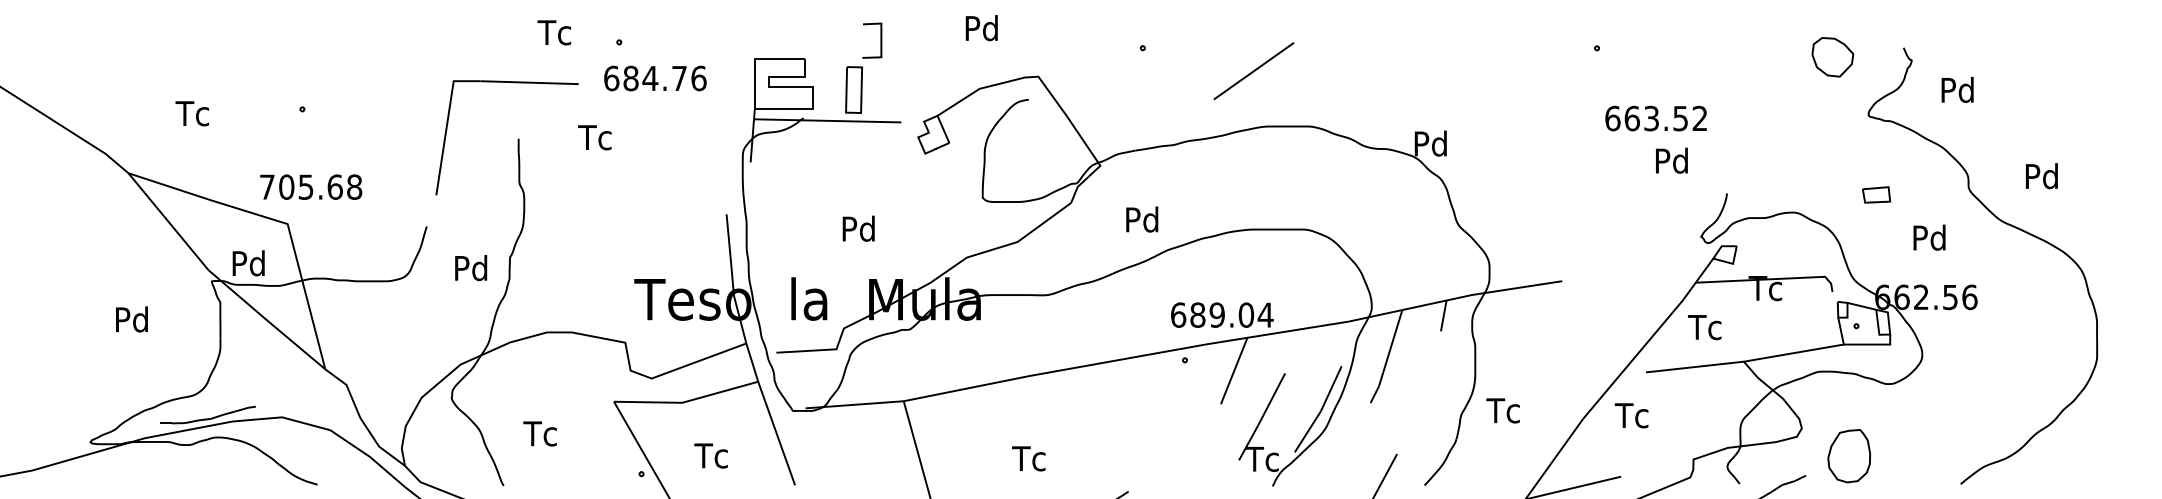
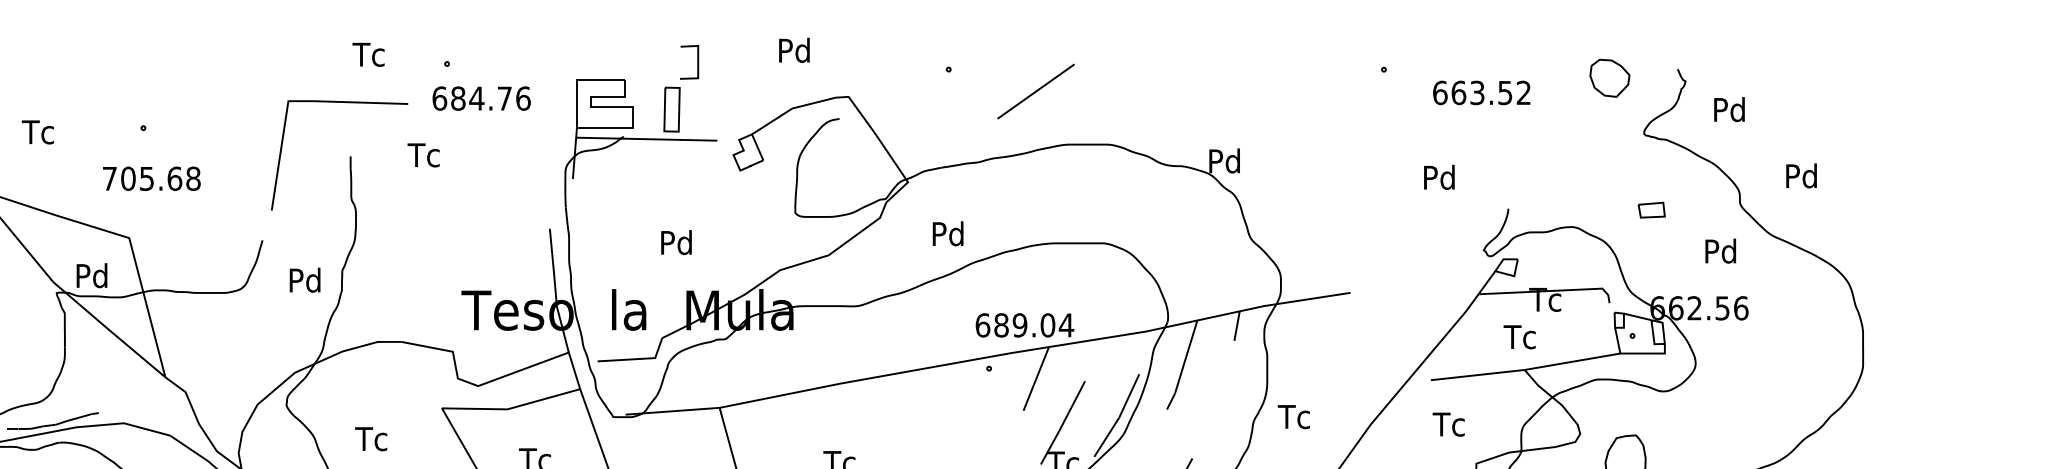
text: (554, 32) -> (368, 54), moved
line: (1253, 71) -> (1035, 91), moved
text: (1655, 118) -> (1481, 92), moved
text: (1671, 160) -> (1439, 177), moved
text: (2041, 176) -> (1801, 176), moved
text: (311, 186) -> (152, 178), moved
text: (1929, 237) -> (1720, 250), moved
text: (1704, 327) -> (1519, 337), moved
text: (1631, 415) -> (1448, 424), moved

